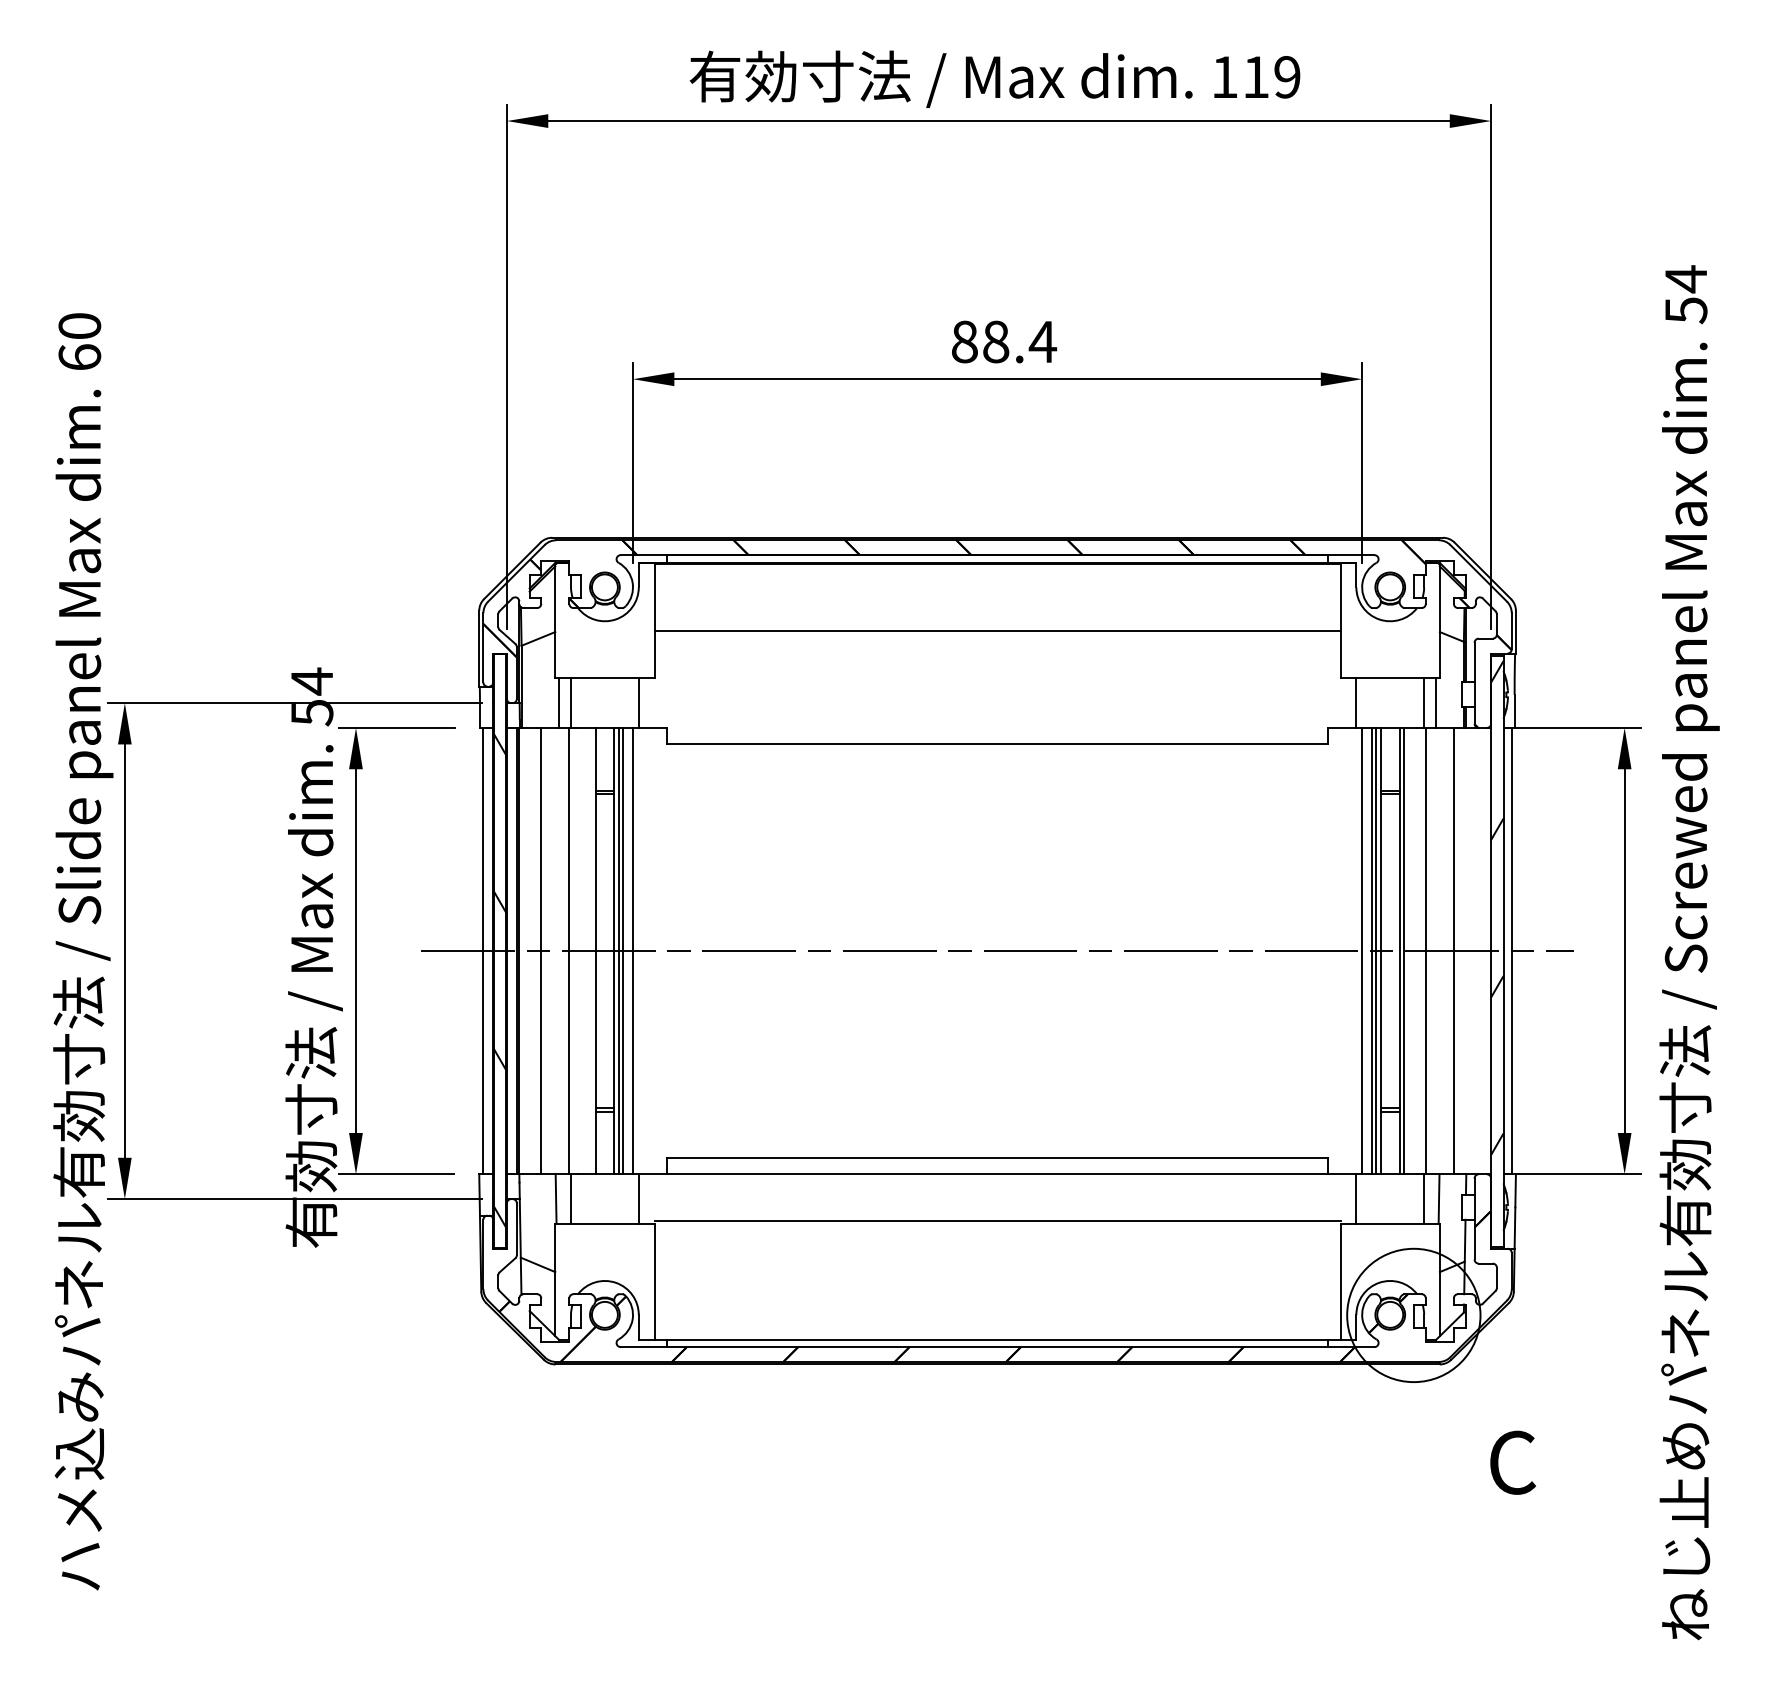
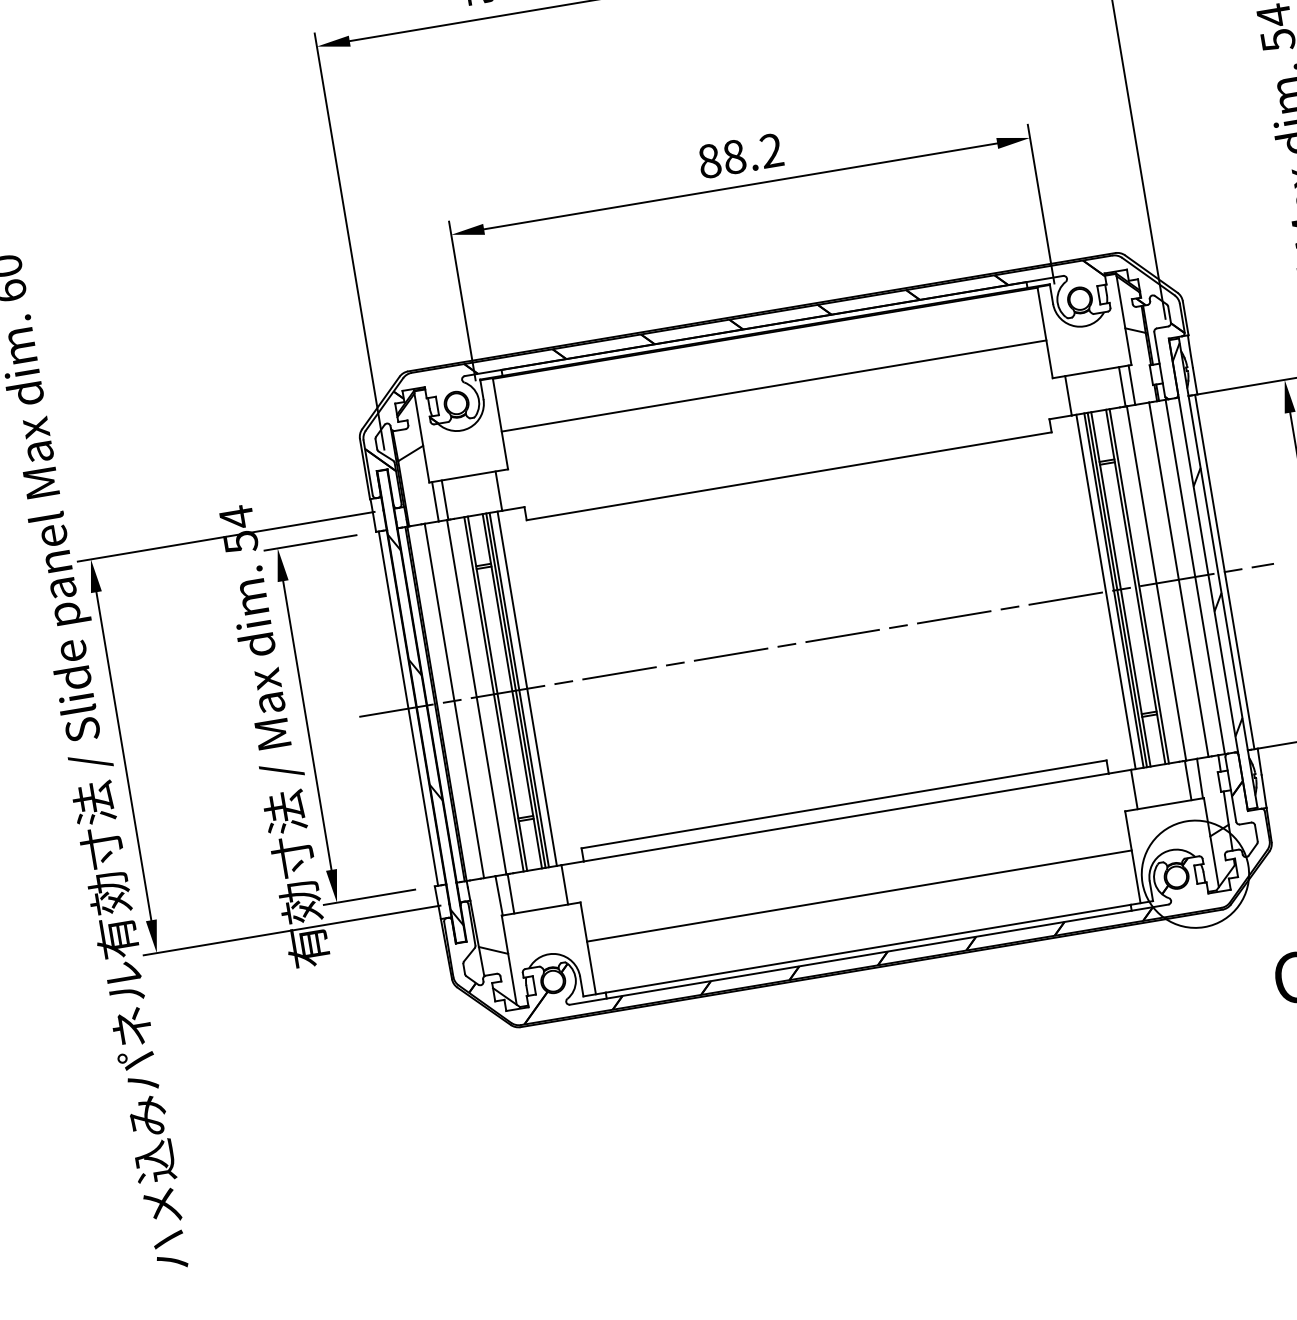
text: (1042, 341) -> (771, 150), 88.4 -> 88.2
line: (591, 950) -> (494, 693), added
line: (1474, 950) -> (1195, 576), added
line: (997, 1221) -> (859, 896), moved

